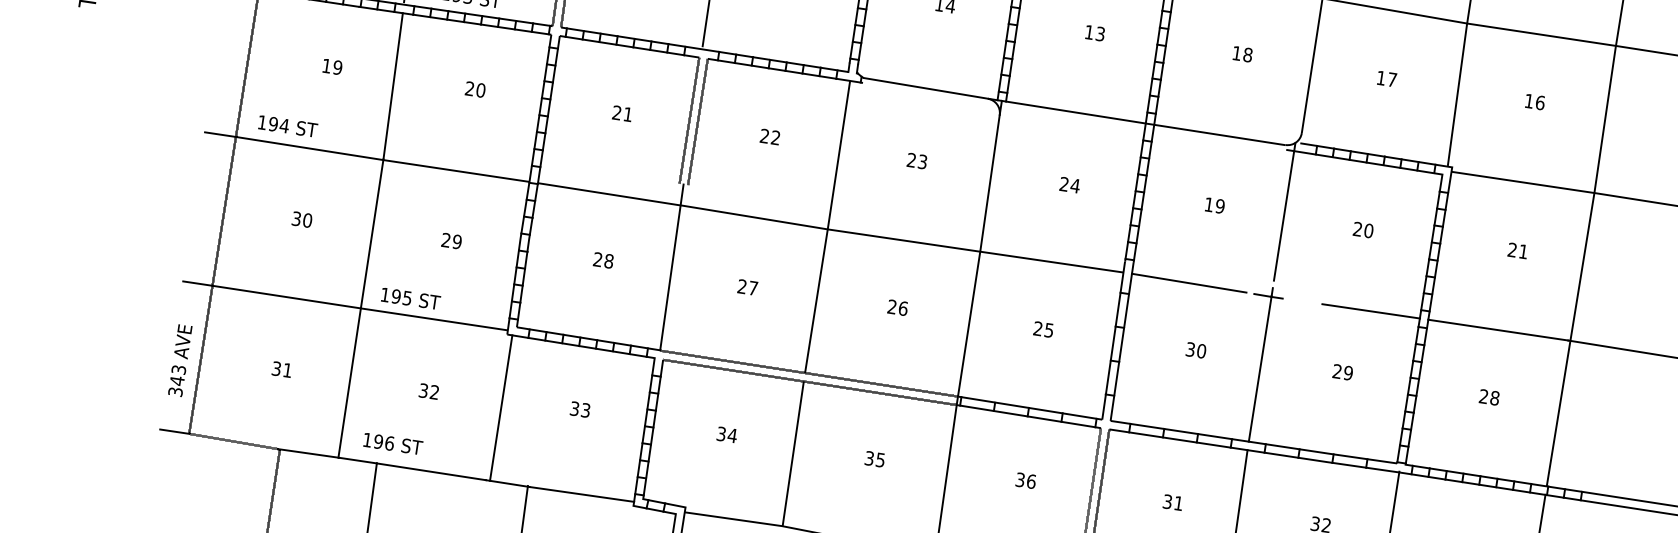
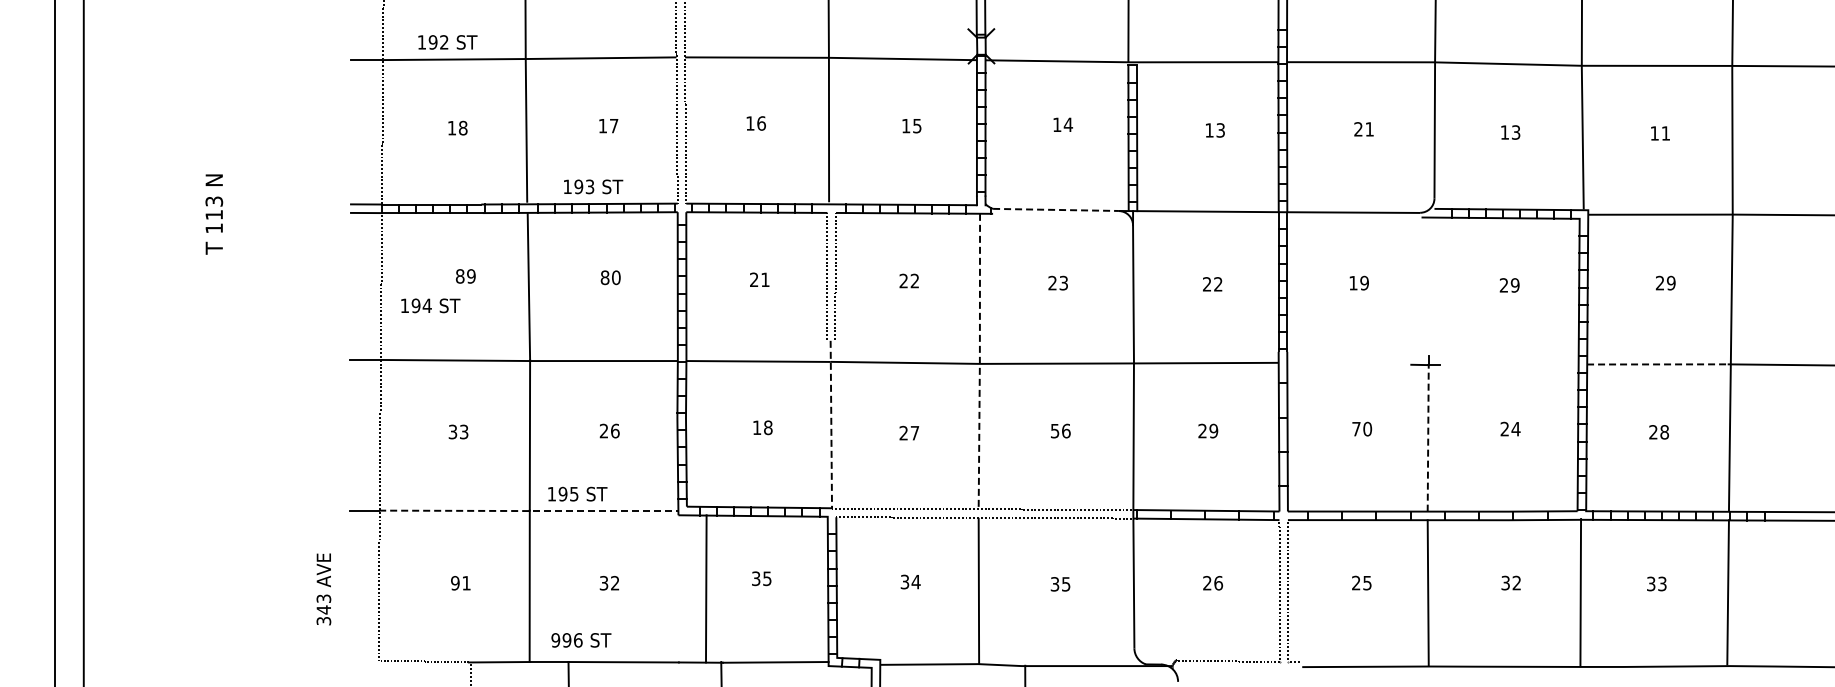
text: (1242, 54) -> (1364, 129), 18 -> 21
text: (326, 66) -> (459, 276), 19 -> 89
text: (1392, 79) -> (1516, 132), 17 -> 13
text: (469, 88) -> (604, 277), 20 -> 80
line: (926, 88) -> (1056, 209), solid -> dashed
text: (1539, 102) -> (1665, 133), 16 -> 11
text: (287, 126) -> (430, 305), moved
text: (1074, 185) -> (1217, 284), 24 -> 22
line: (1284, 211) -> (1428, 278), removed
text: (307, 219) -> (463, 431), 30 -> 33
line: (827, 227) -> (979, 362), solid -> dashed
text: (1368, 230) -> (1514, 285), 20 -> 29
text: (456, 241) -> (614, 430), 29 -> 26
text: (1523, 251) -> (1671, 282), 21 -> 29
text: (597, 259) -> (756, 427), 28 -> 18
line: (672, 267) -> (831, 424), solid -> dashed
line: (1189, 283) -> (1345, 363), removed
text: (892, 306) -> (1055, 430), 26 -> 56
line: (361, 308) -> (530, 511), solid -> dashed
line: (1371, 311) -> (1529, 364), removed
text: (1048, 329) -> (1213, 430), 25 -> 29
line: (1497, 330) -> (1657, 364), solid -> dashed
text: (1190, 348) -> (1356, 428), 30 -> 70
text: (179, 360) -> (323, 589), moved
text: (276, 369) -> (455, 583), 31 -> 91
line: (1260, 369) -> (1428, 438), solid -> dashed
text: (1347, 372) -> (1515, 428), 29 -> 24
line: (501, 407) -> (706, 588), moved
text: (586, 410) -> (767, 578), 33 -> 35
line: (174, 431) -> (363, 660), removed
text: (367, 440) -> (555, 640), 196 -> 996
text: (1020, 480) -> (1207, 583), 36 -> 26
text: (1172, 502) -> (1361, 583), 31 -> 25

